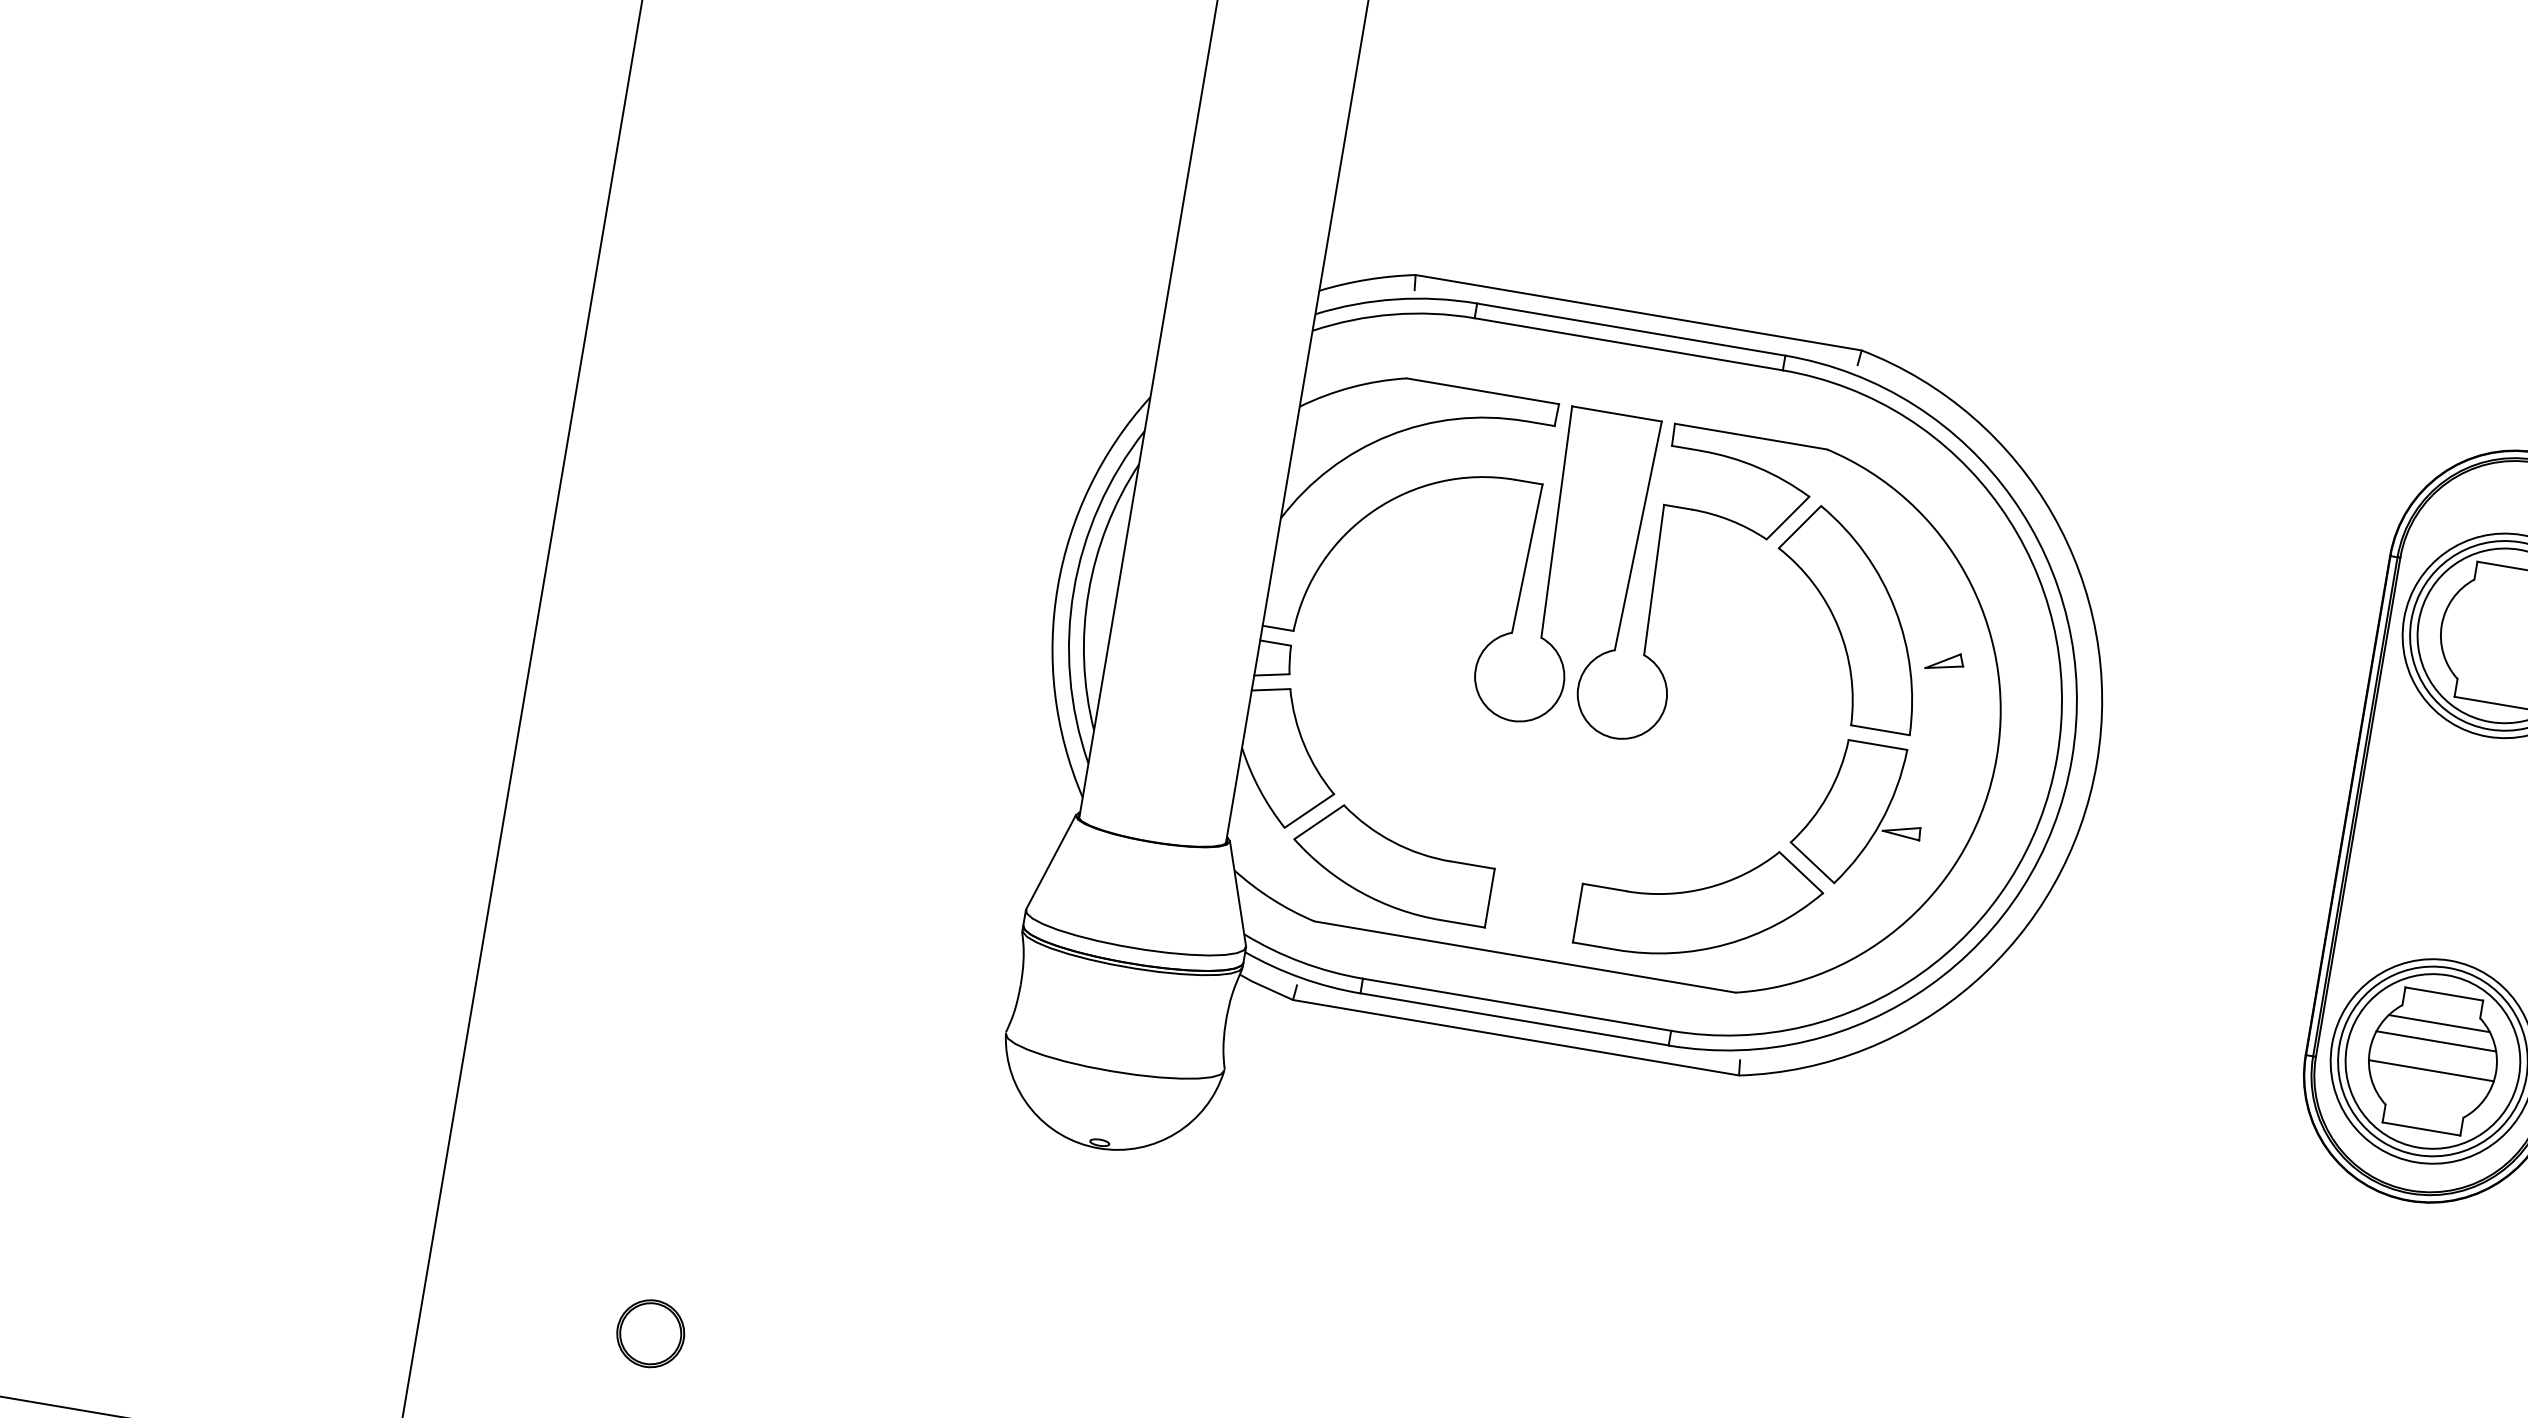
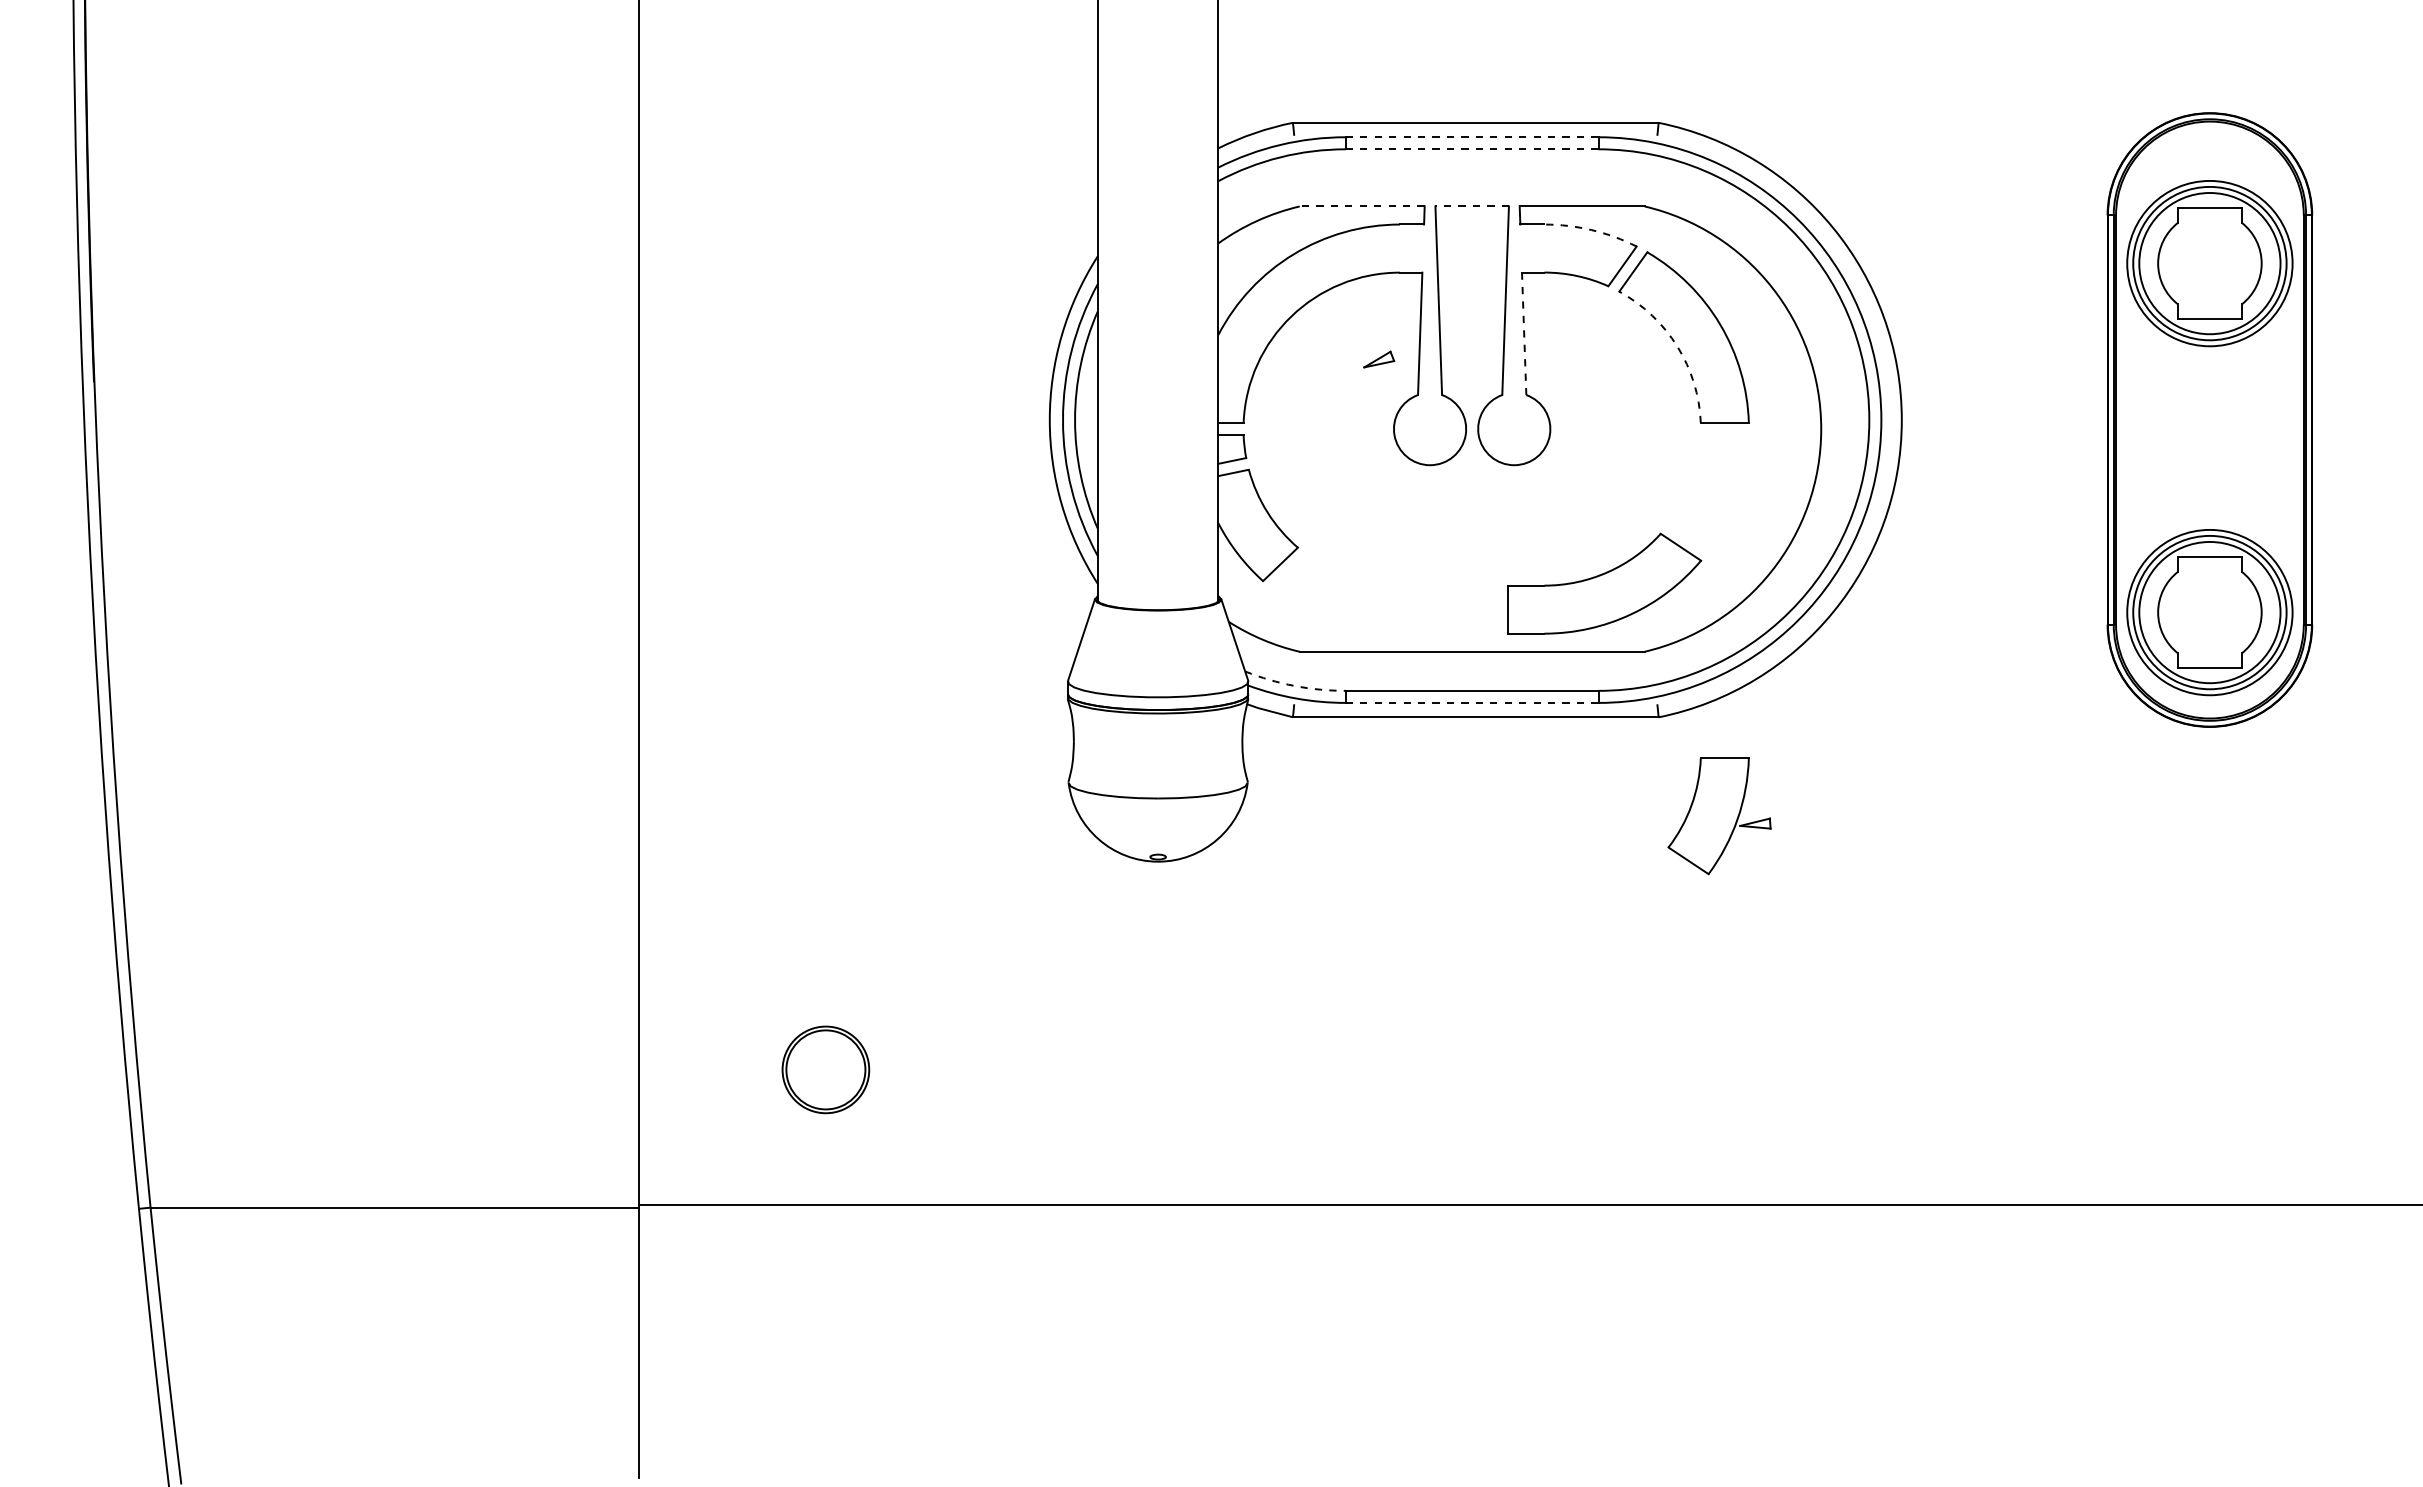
line: (1631, 329) -> (1472, 137), solid -> dashed
line: (1627, 344) -> (1471, 149), solid -> dashed
line: (1481, 391) -> (1361, 206), solid -> dashed
line: (1617, 414) -> (1472, 206), solid -> dashed
arc: (1757, 467) -> (1591, 230), solid -> dashed
line: (1654, 580) -> (1524, 334), solid -> dashed
arc: (1838, 627) -> (1677, 346), solid -> dashed
part: (1945, 661) -> (1379, 359), moved
part: (1859, 815) -> (1719, 816), moved
part: (1392, 862) -> (1353, 594), removed
arc: (1301, 961) -> (1294, 685), solid -> dashed
line: (1513, 1018) -> (1471, 702), solid -> dashed
line: (2438, 1023) -> (2209, 581), removed
line: (2435, 1041) -> (2209, 596), removed
line: (2430, 1071) -> (2209, 620), removed
part: (650, 1333) -> (825, 1069), size x1.6

